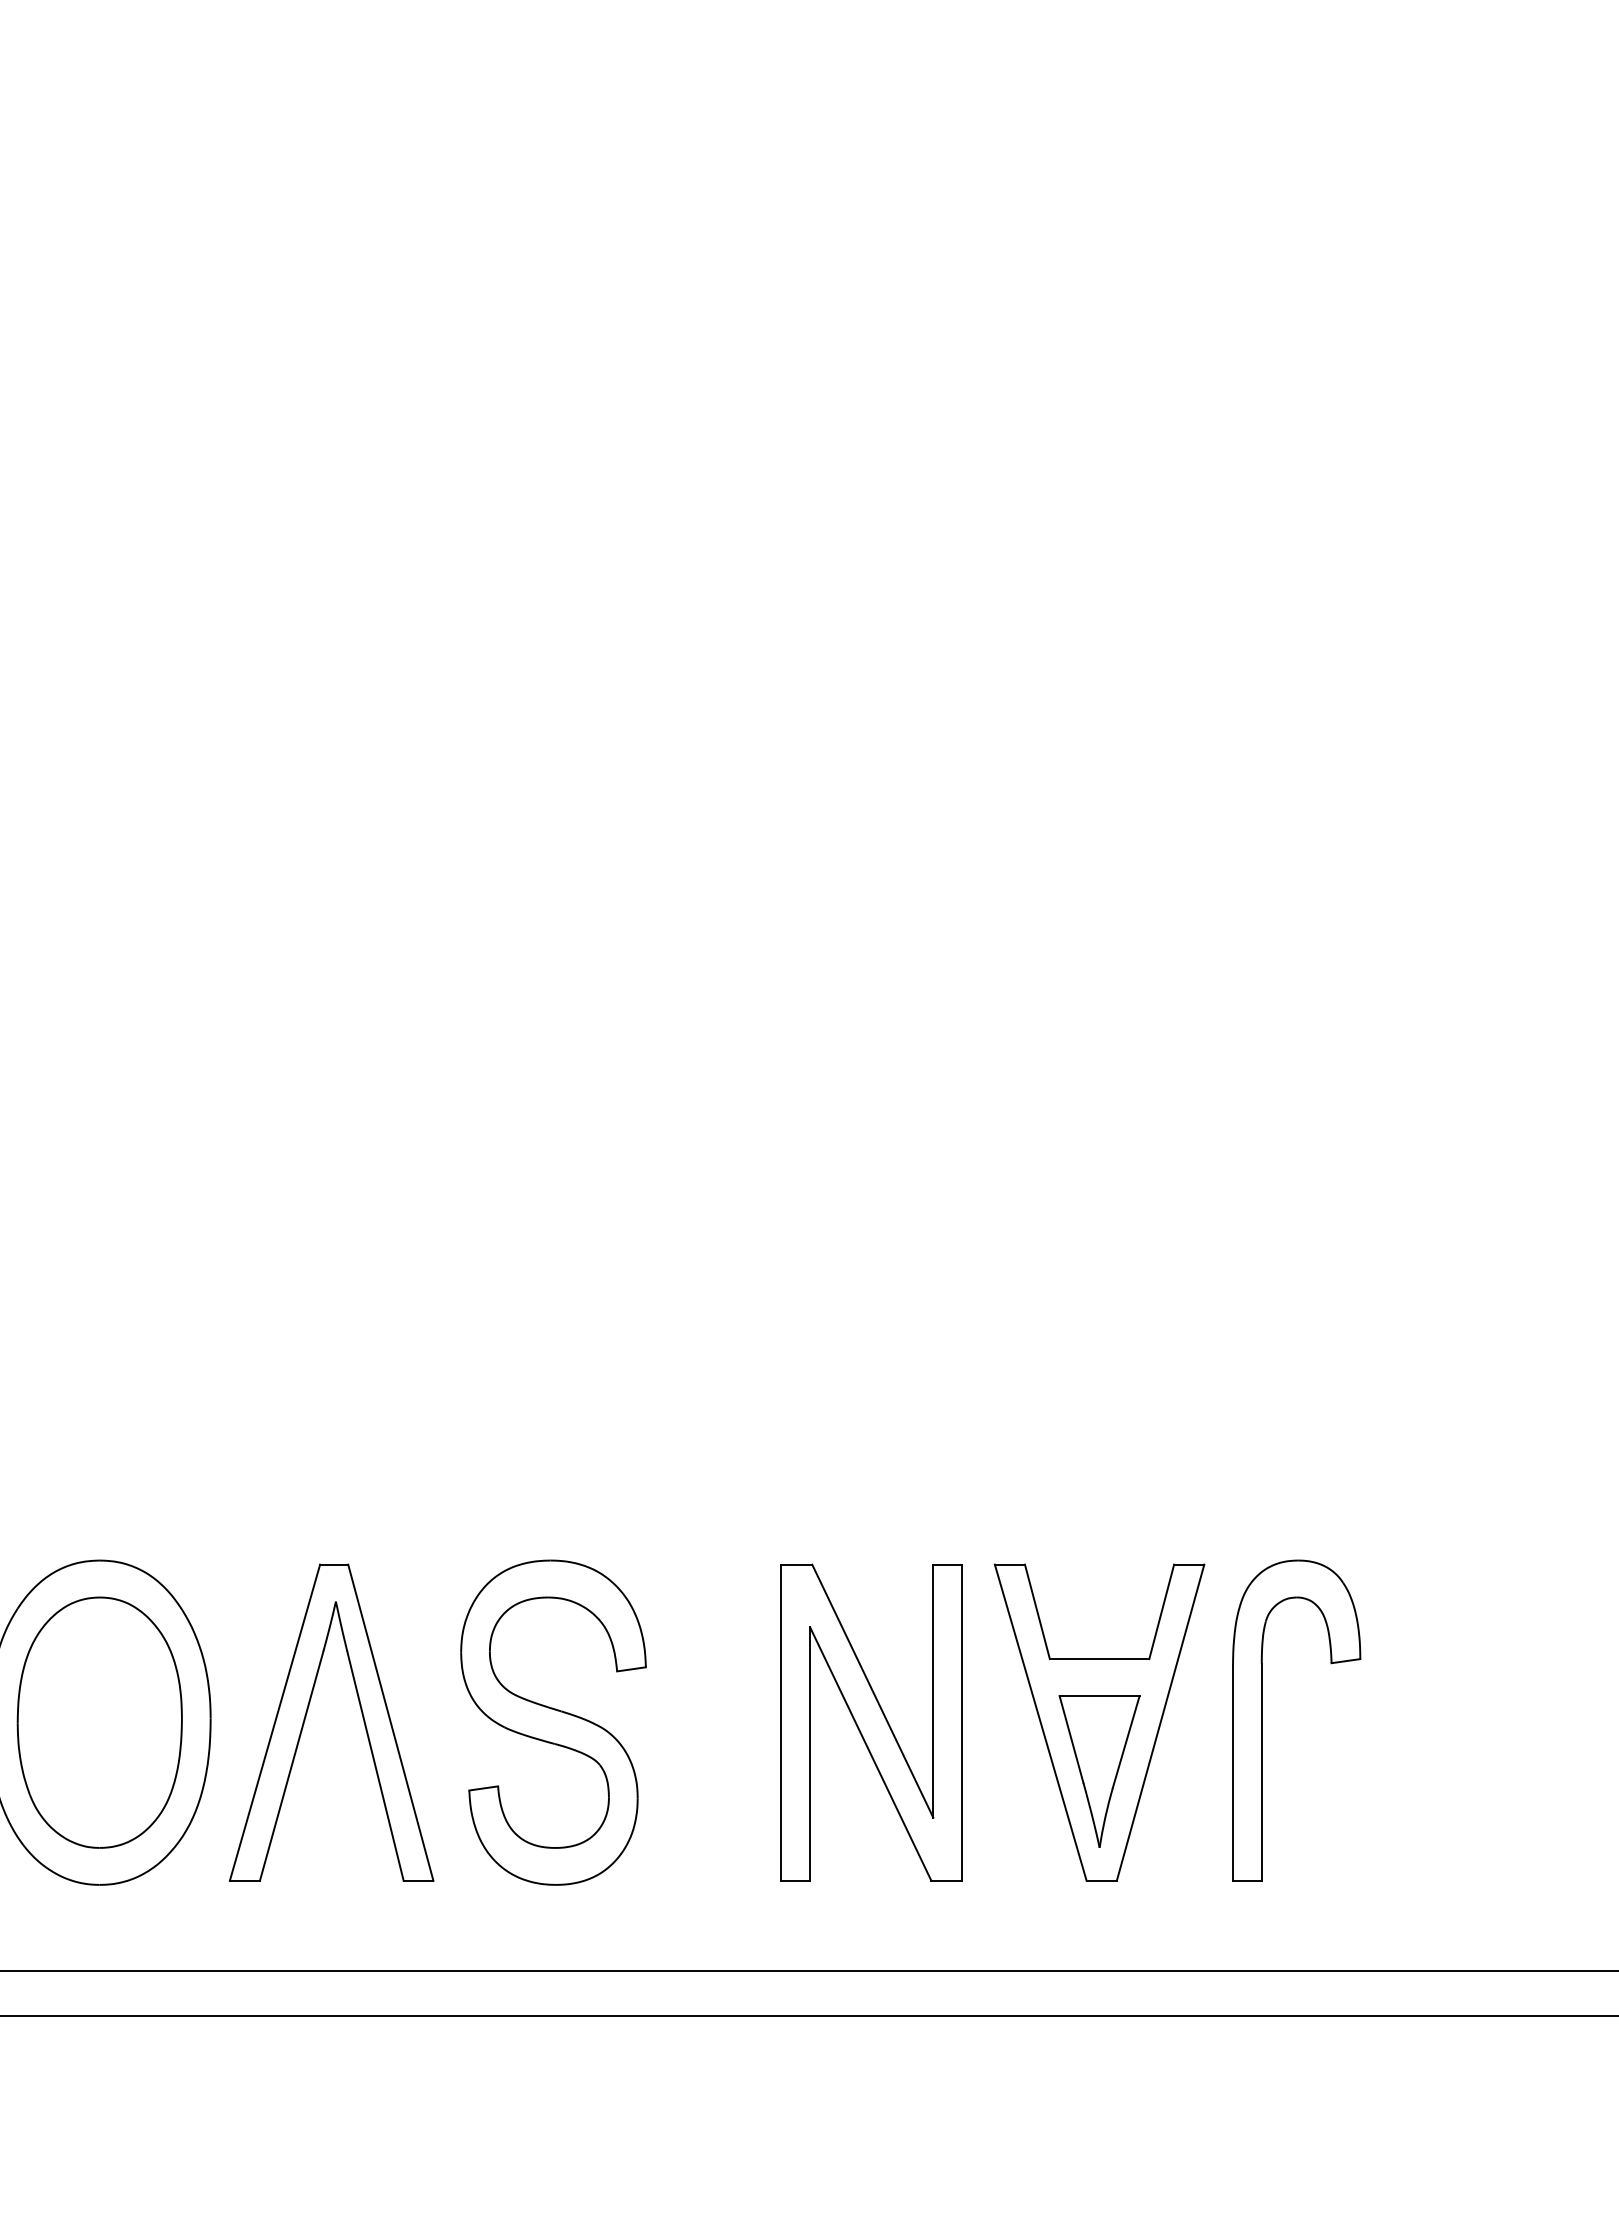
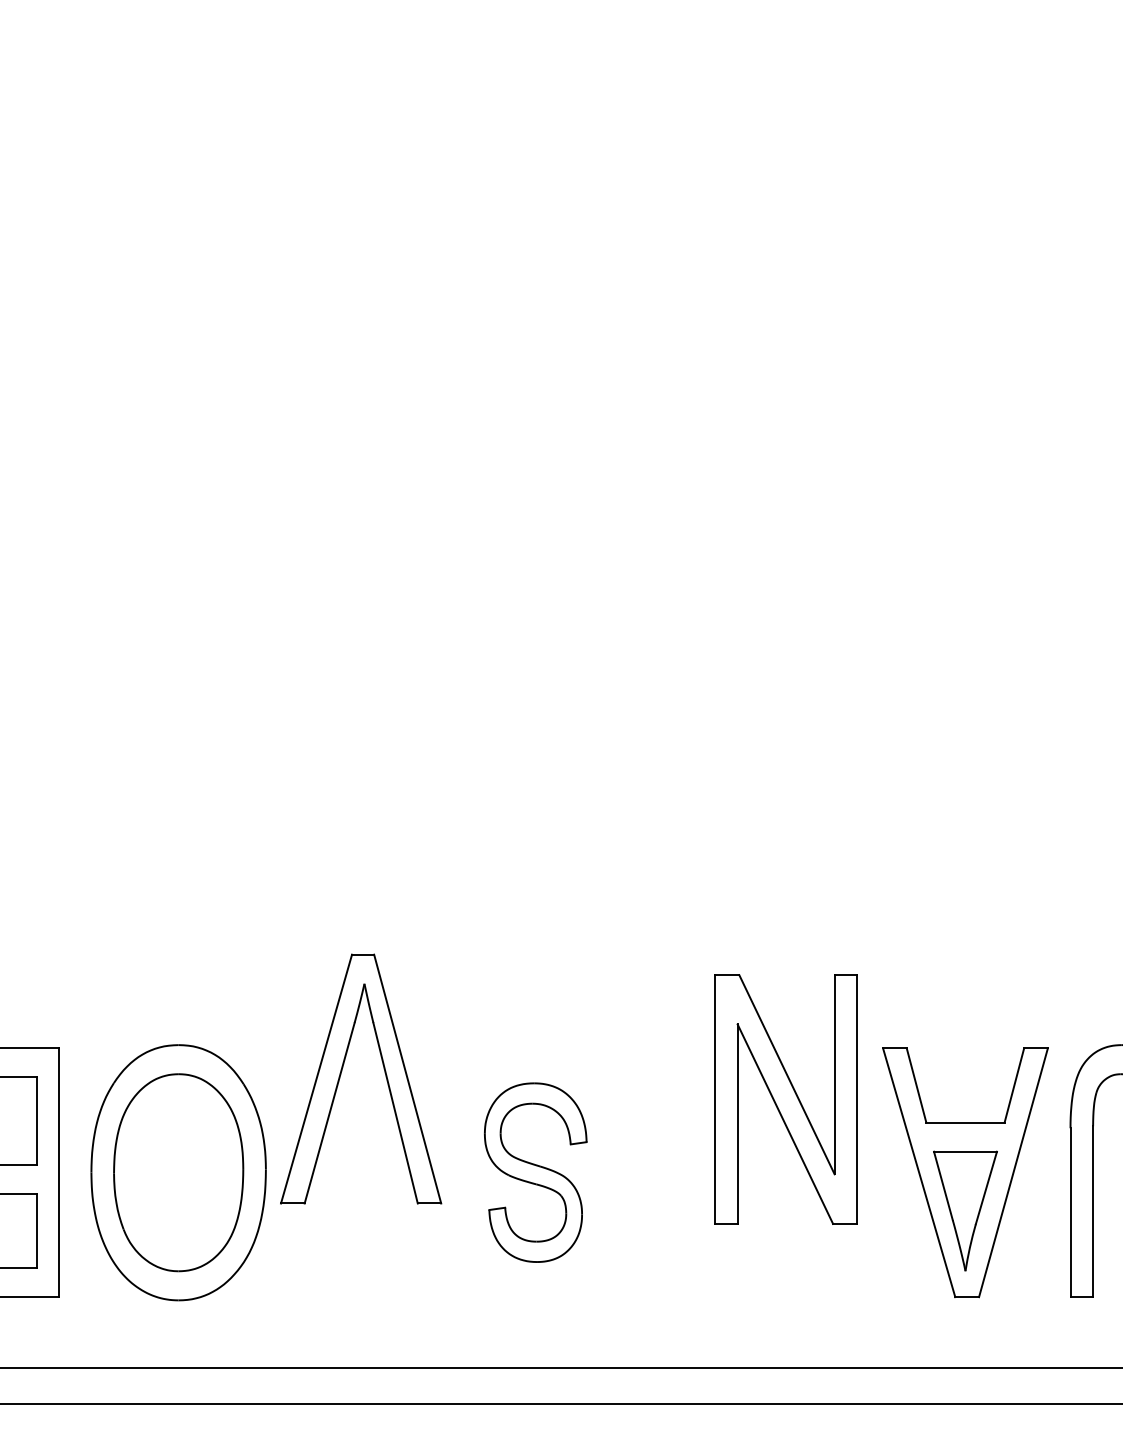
part: (306, 1717) -> (341, 1074), moved
part: (553, 1722) -> (535, 1172), size x0.7
part: (871, 1722) -> (785, 1099), moved

